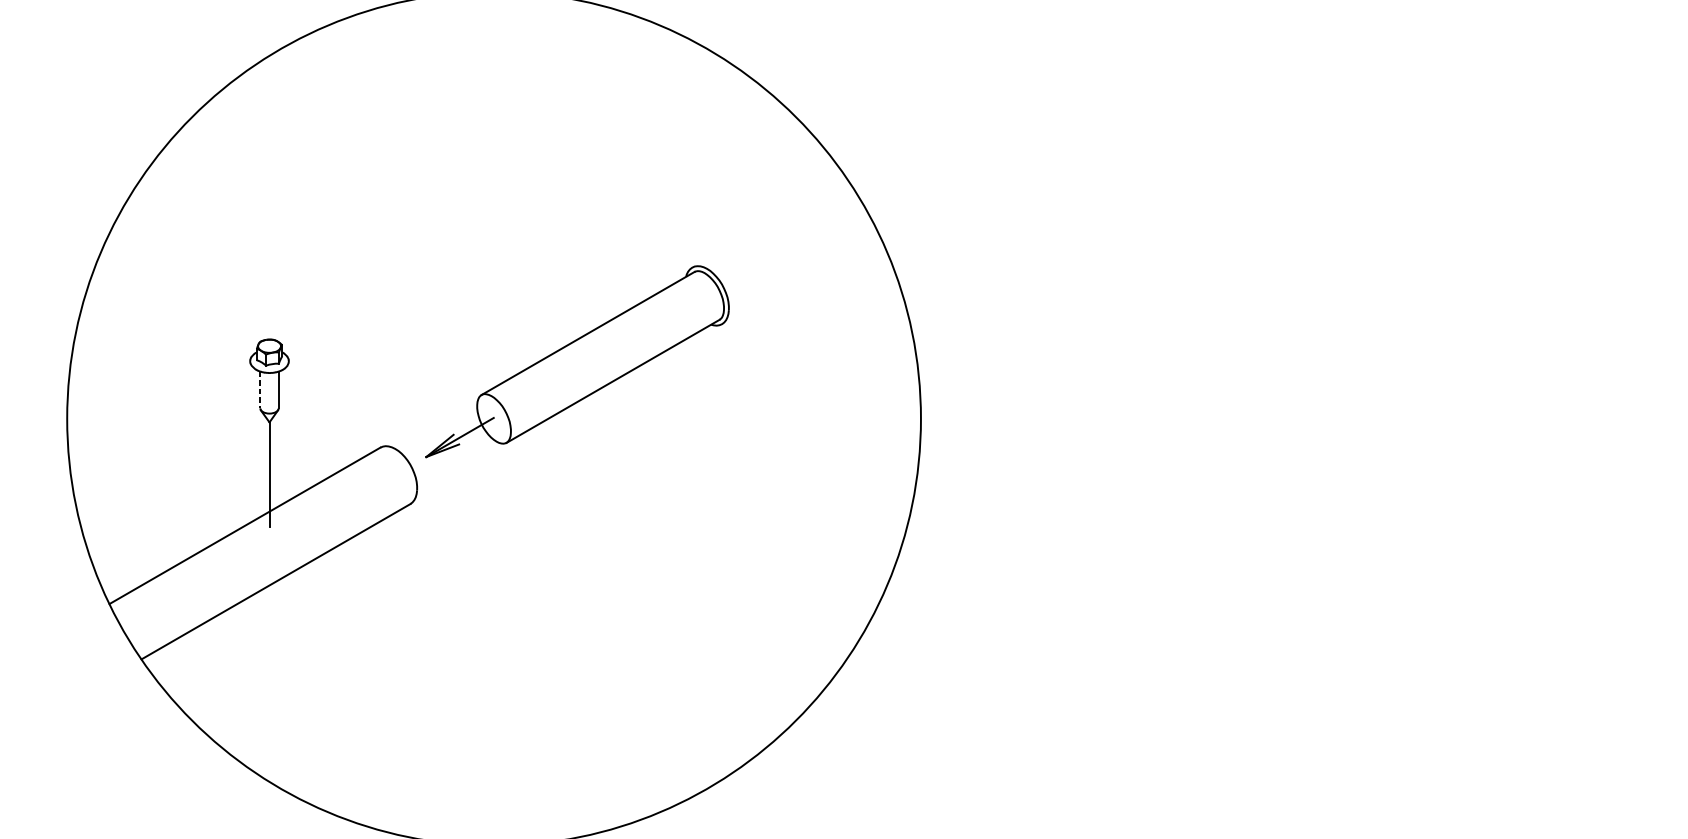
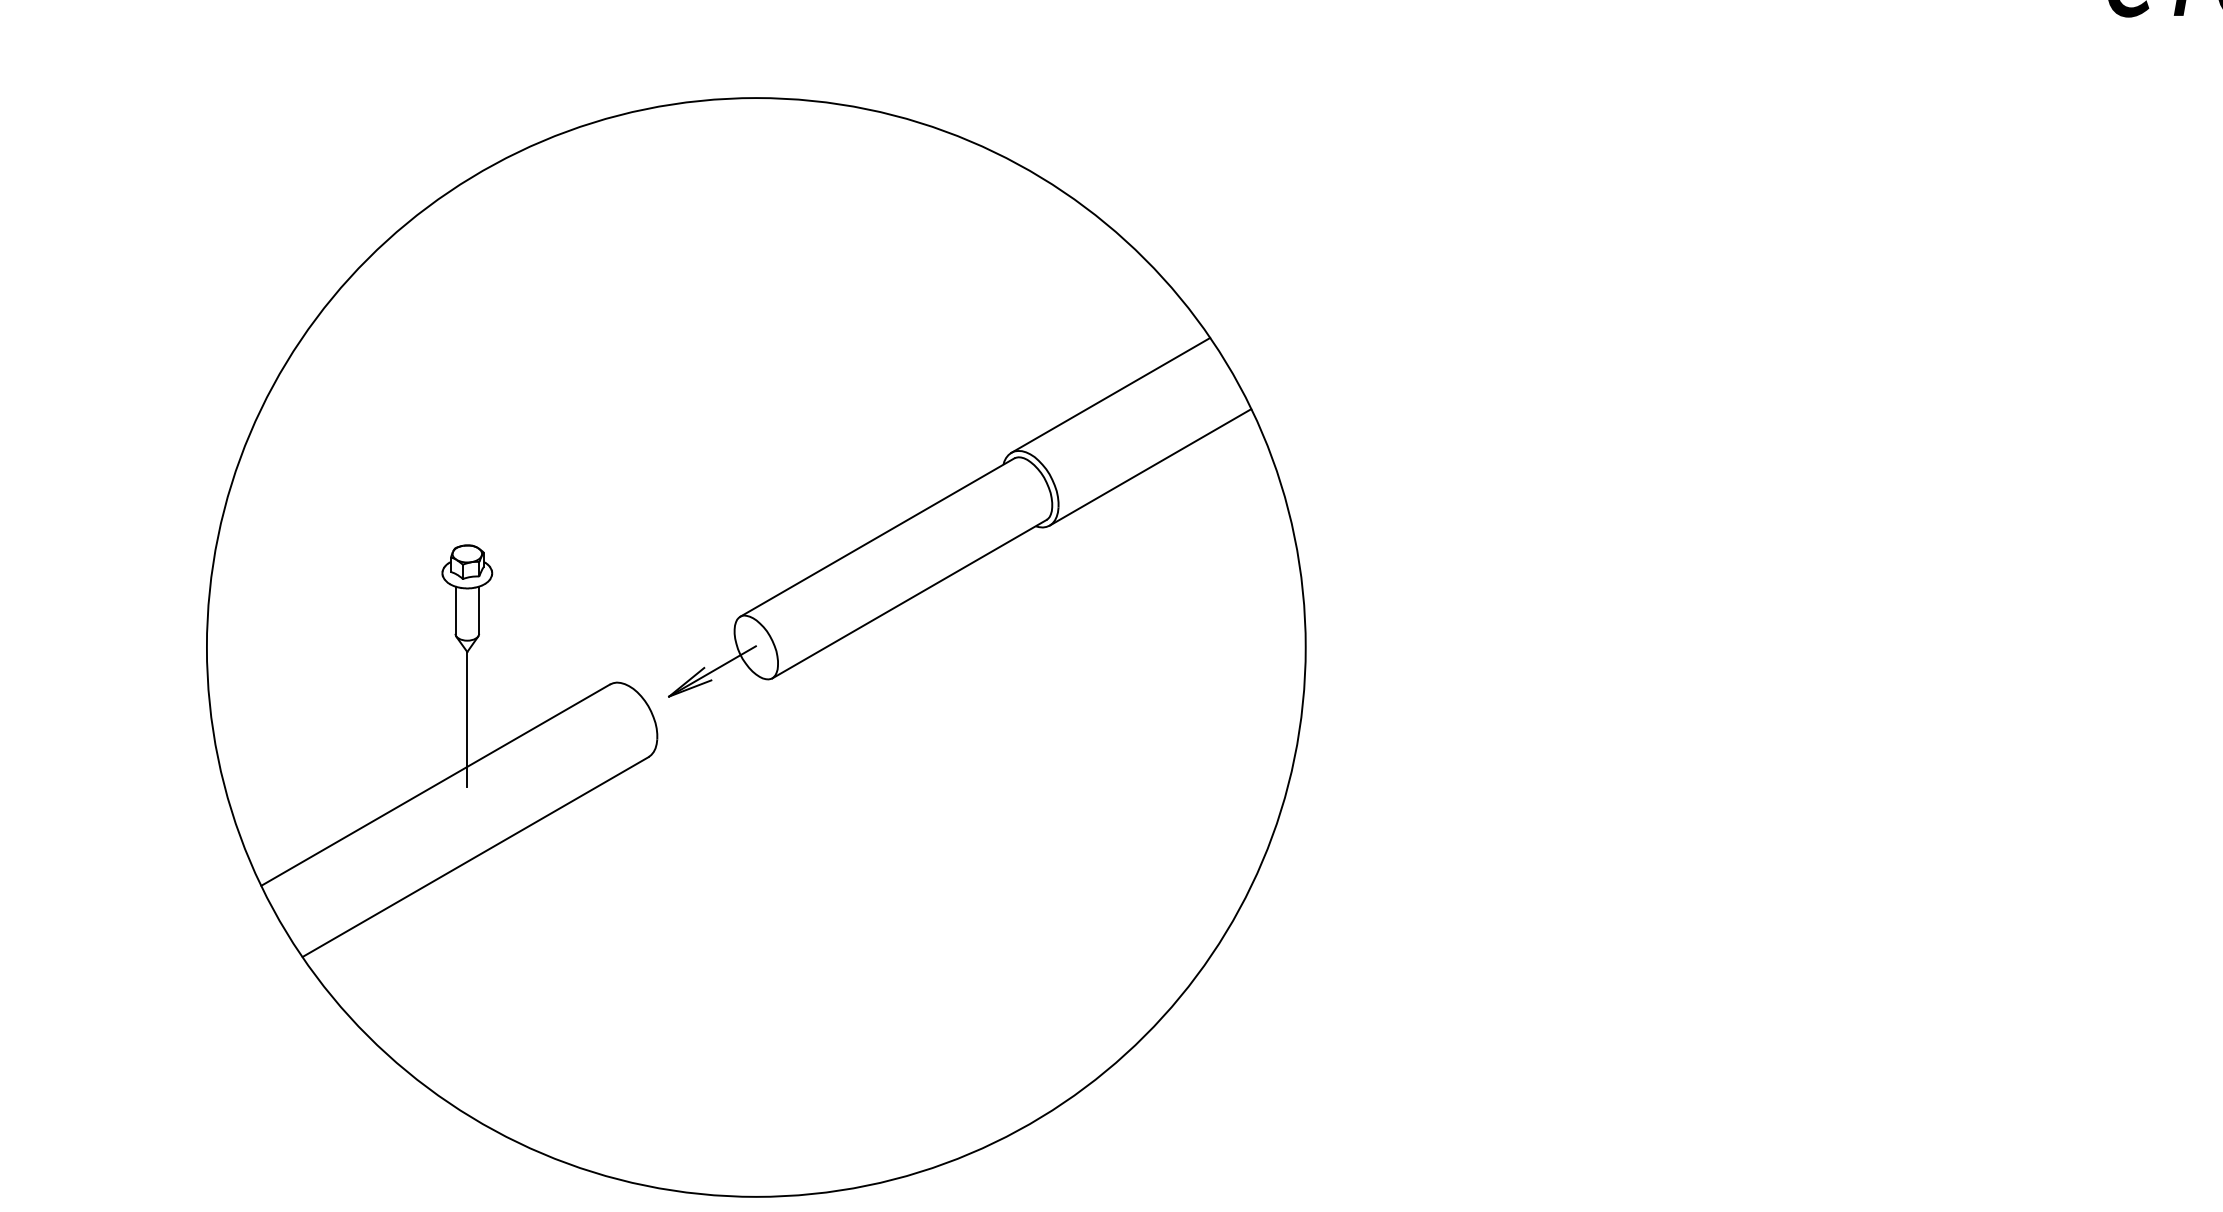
line: (769, 222) -> (1110, 394), added
line: (800, 279) -> (1150, 467), added
line: (260, 390) -> (455, 610), dashed -> solid

